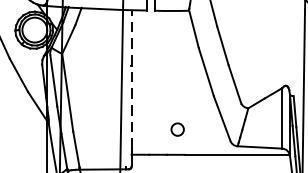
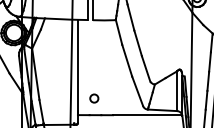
line: (130, 79) -> (77, 65), dashed -> solid
circle: (177, 129) -> (94, 98), moved

